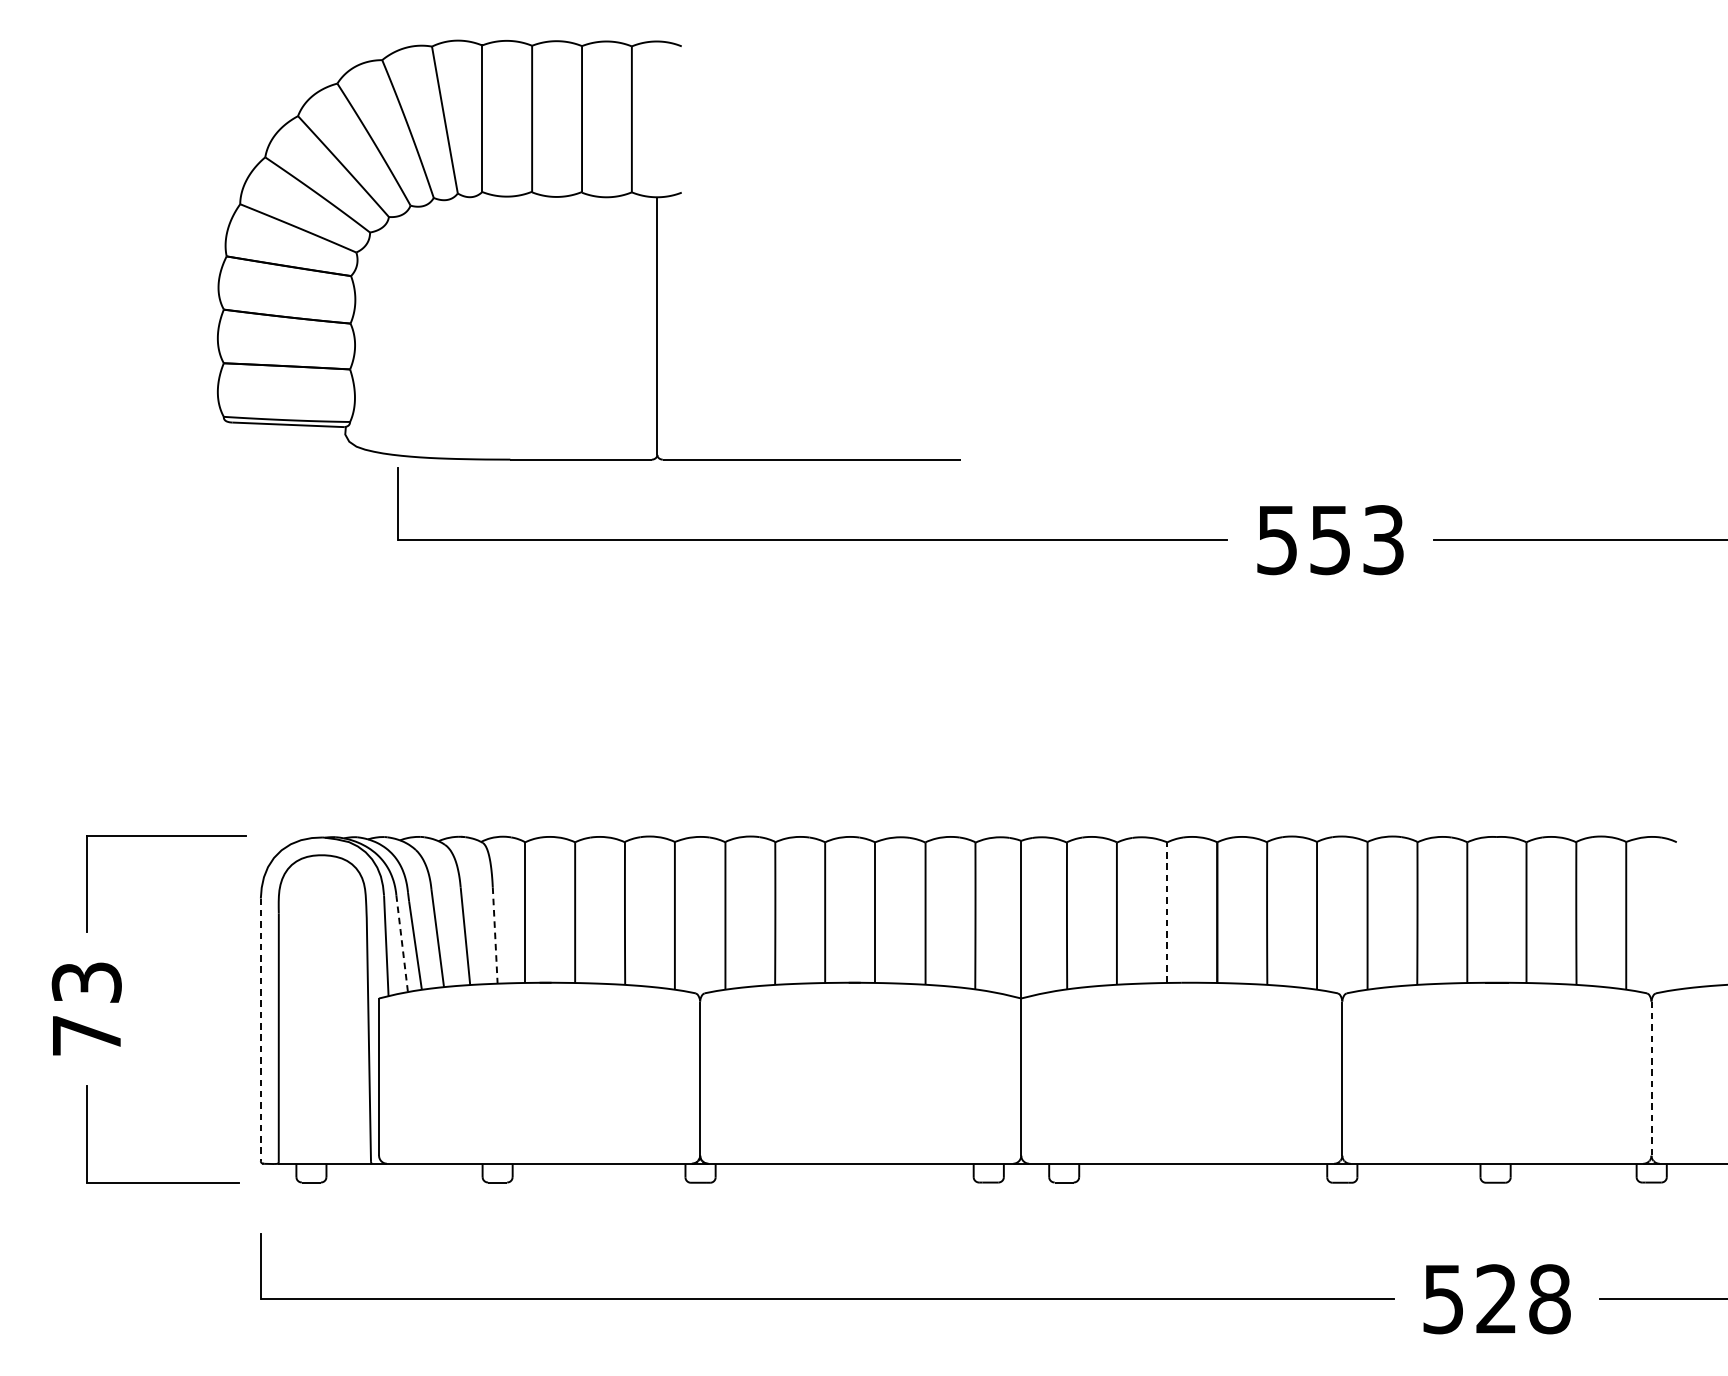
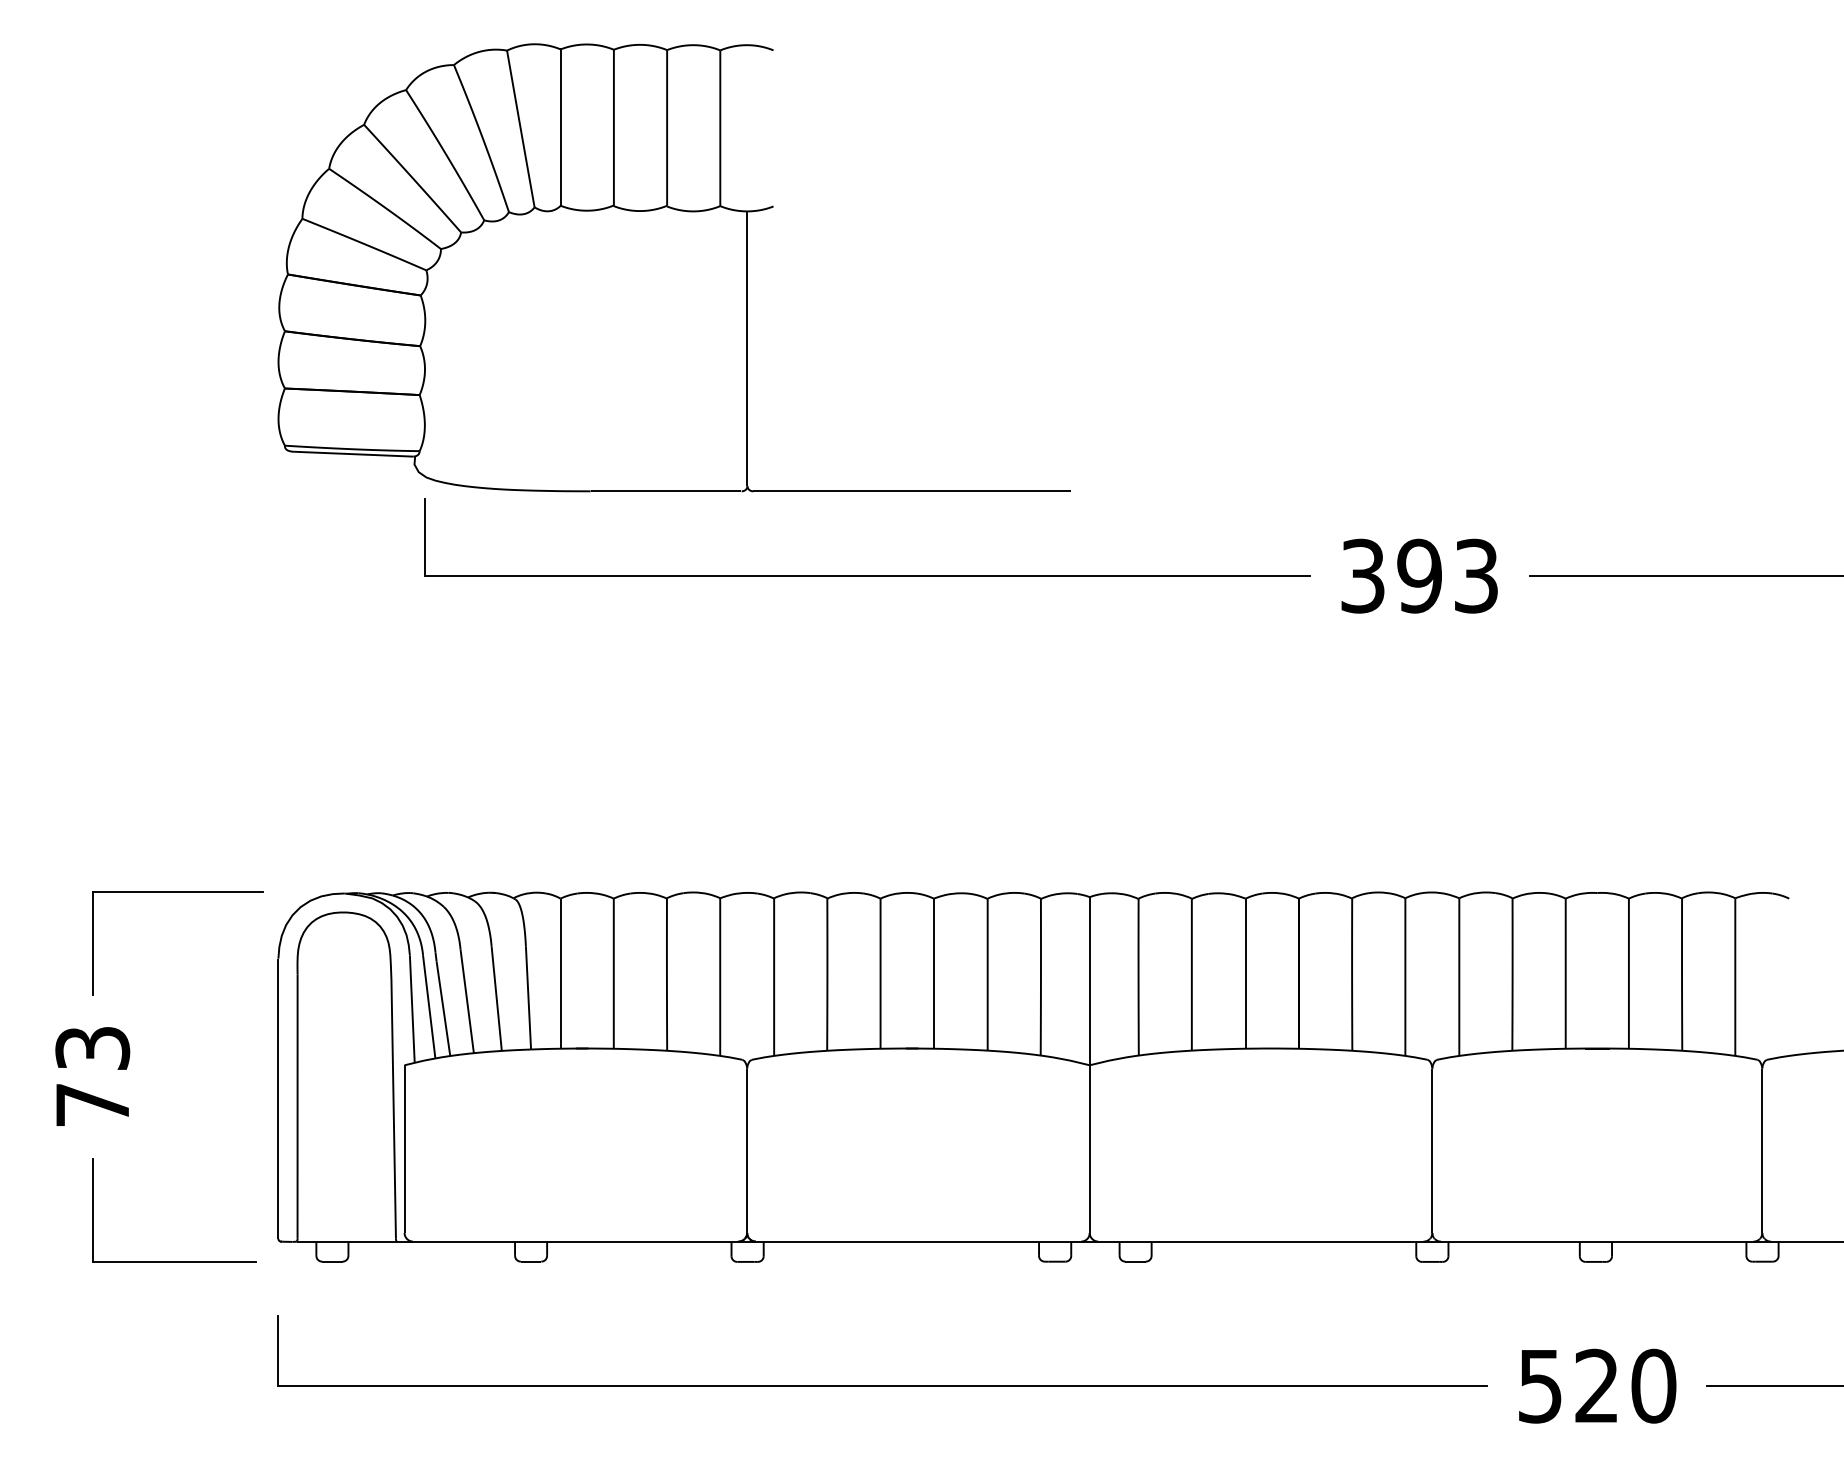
part: (587, 249) -> (673, 267), moved
text: (1304, 539) -> (1391, 575), 553 -> 393
line: (1167, 912) -> (1245, 973), dashed -> solid
line: (495, 935) -> (528, 998), dashed -> solid
line: (402, 944) -> (429, 1007), dashed -> solid
line: (260, 1030) -> (278, 1099), dashed -> solid
line: (1651, 1079) -> (1762, 1151), dashed -> solid
text: (1549, 1299) -> (1653, 1386), 528 -> 520

